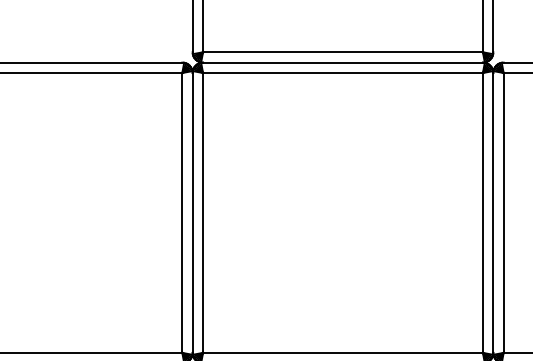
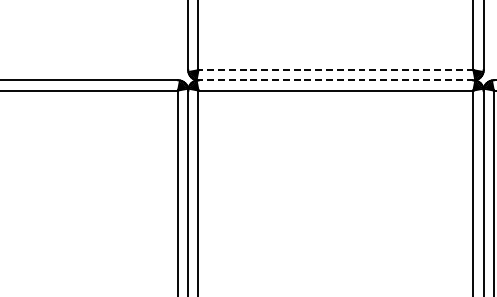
line: (343, 52) -> (336, 70), solid -> dashed
line: (343, 62) -> (336, 80), solid -> dashed

